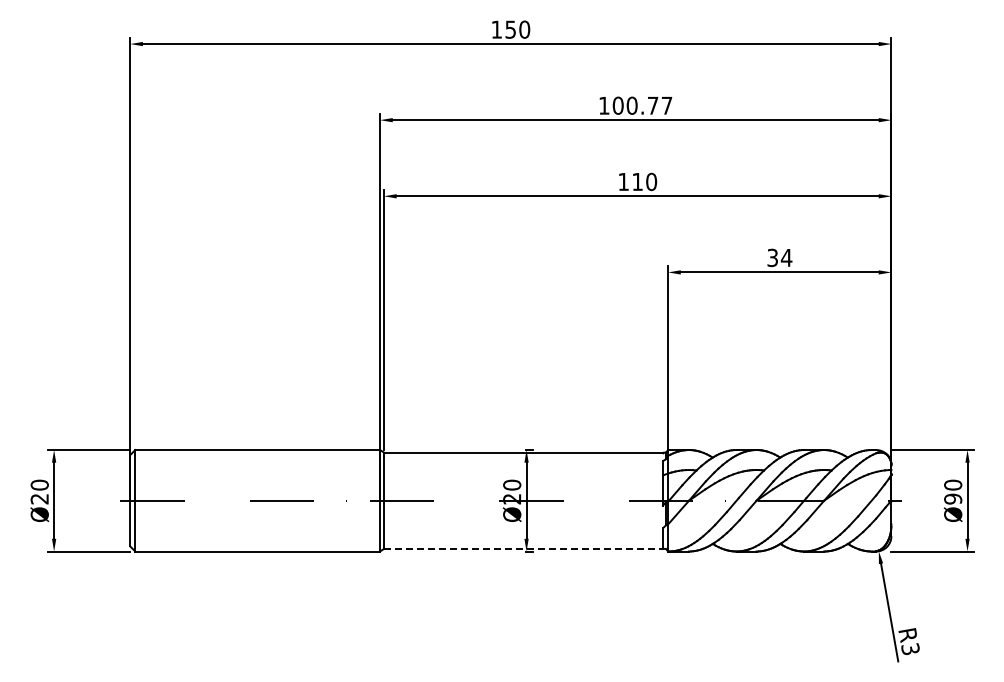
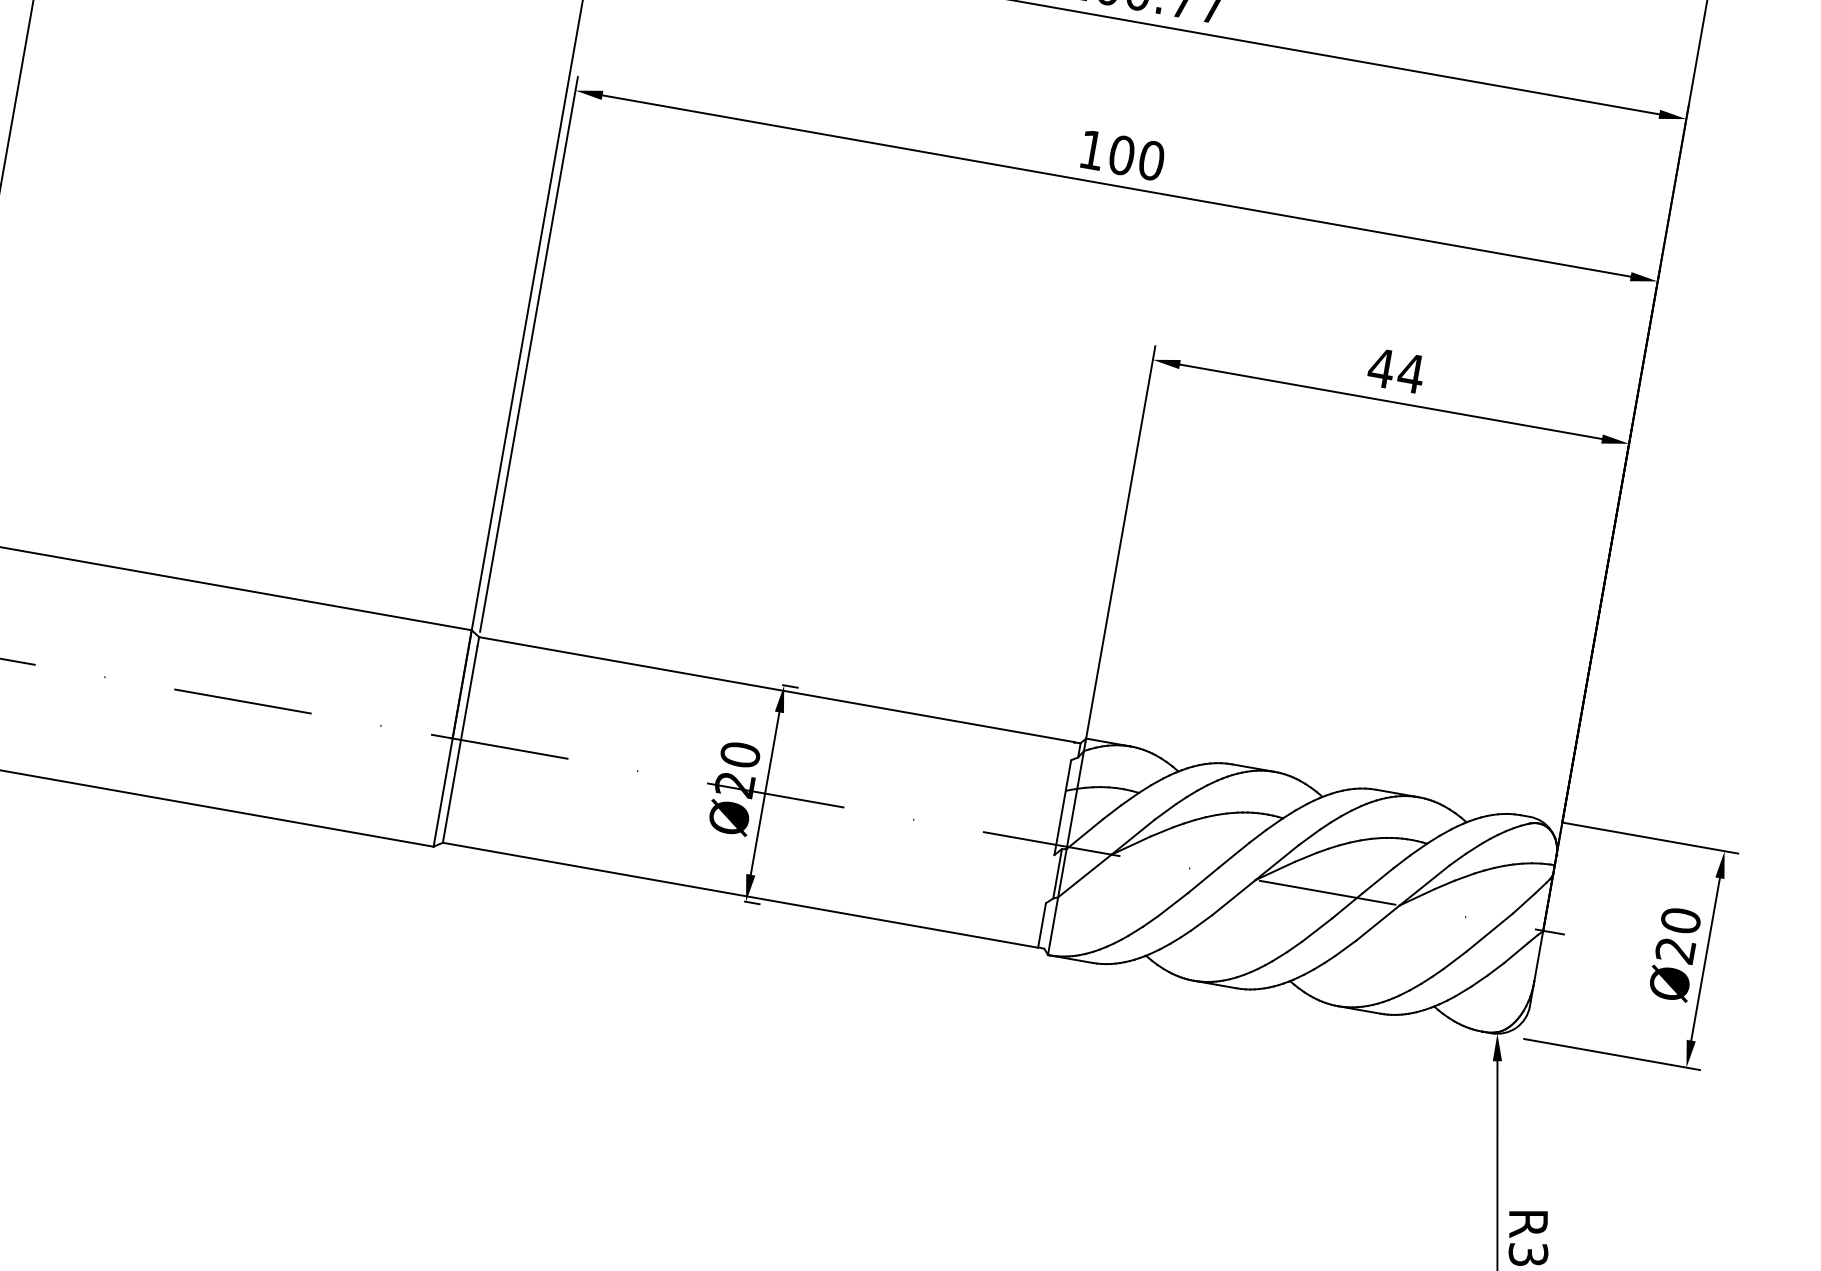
text: (637, 181) -> (1121, 154), 110 -> 100
text: (772, 257) -> (1381, 367), 34 -> 44
text: (953, 498) -> (1676, 949), Ø90 -> Ø20
line: (523, 548) -> (740, 894), dashed -> solid

